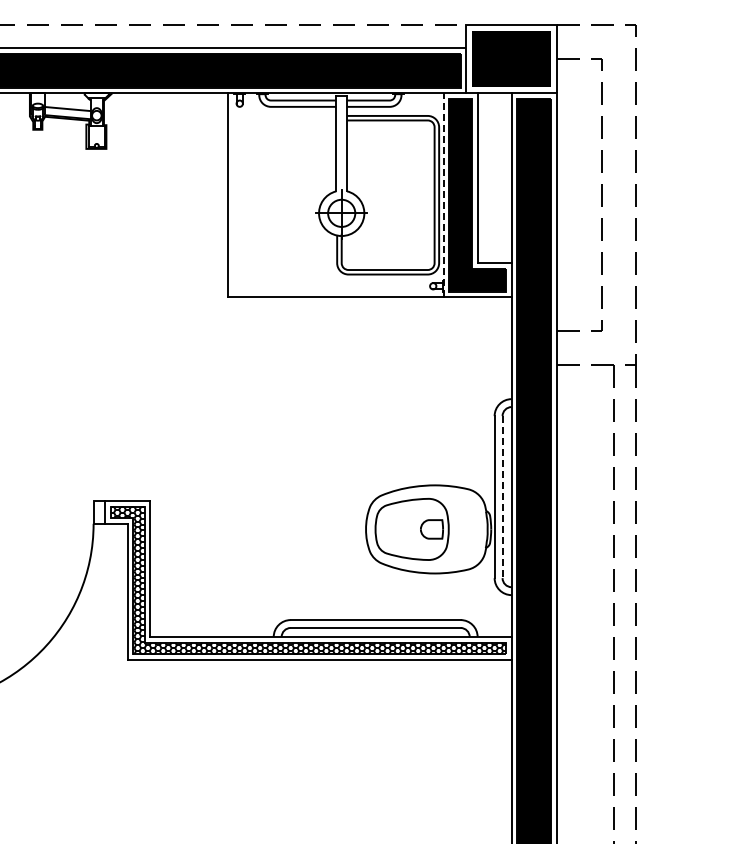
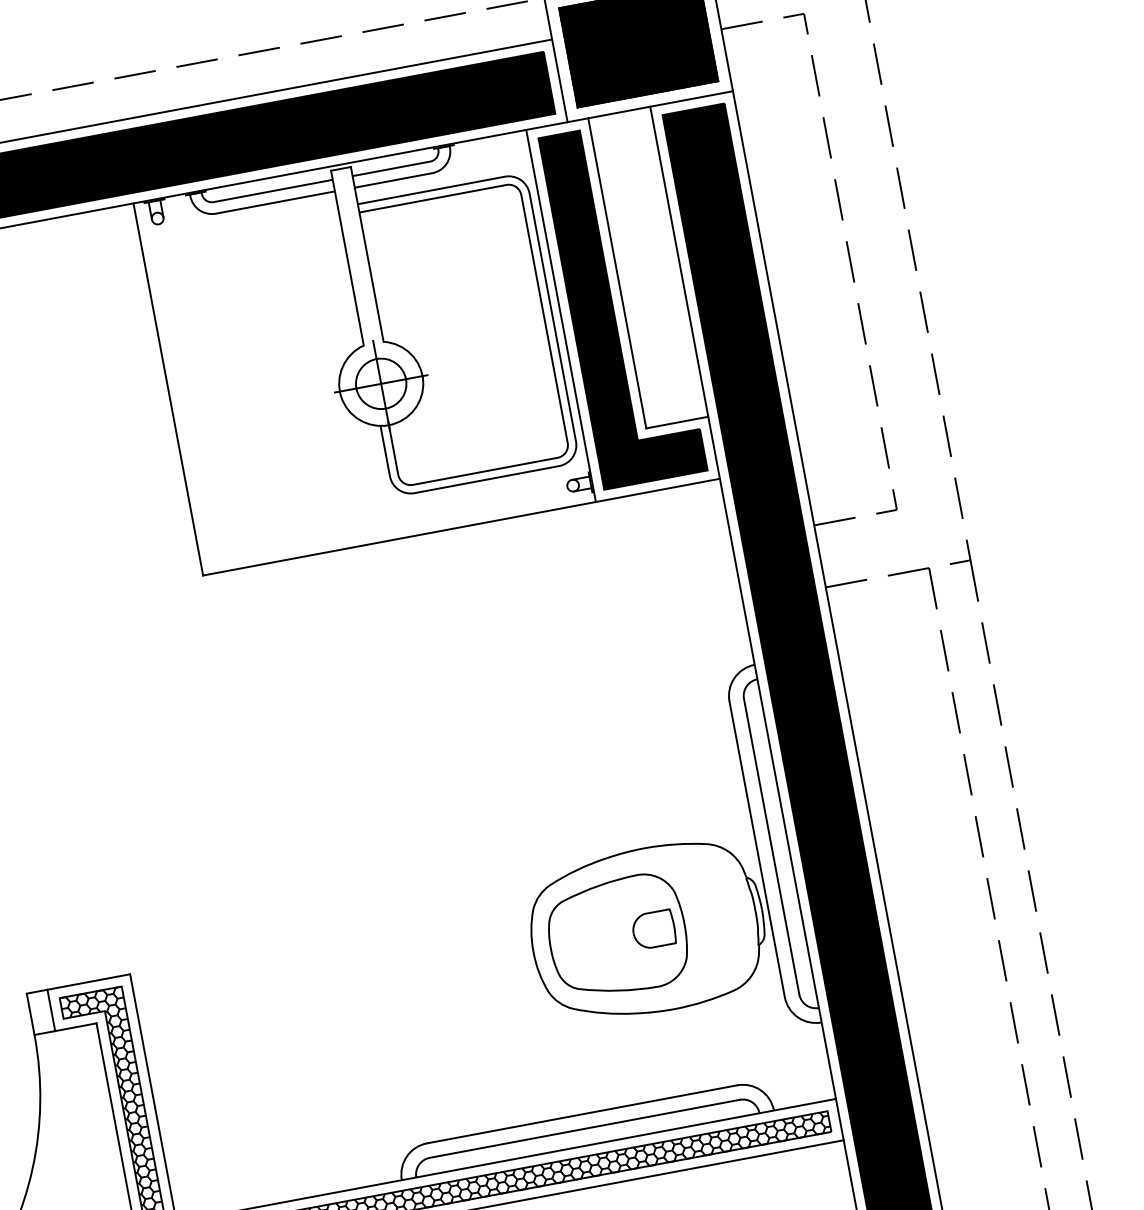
line: (443, 195) -> (560, 316), dashed -> solid
line: (502, 497) -> (771, 847), dashed -> solid

